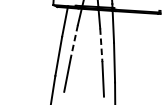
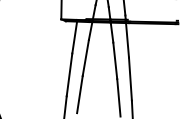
line: (74, 41) -> (85, 58), dashed -> solid
line: (101, 45) -> (115, 61), dashed -> solid

